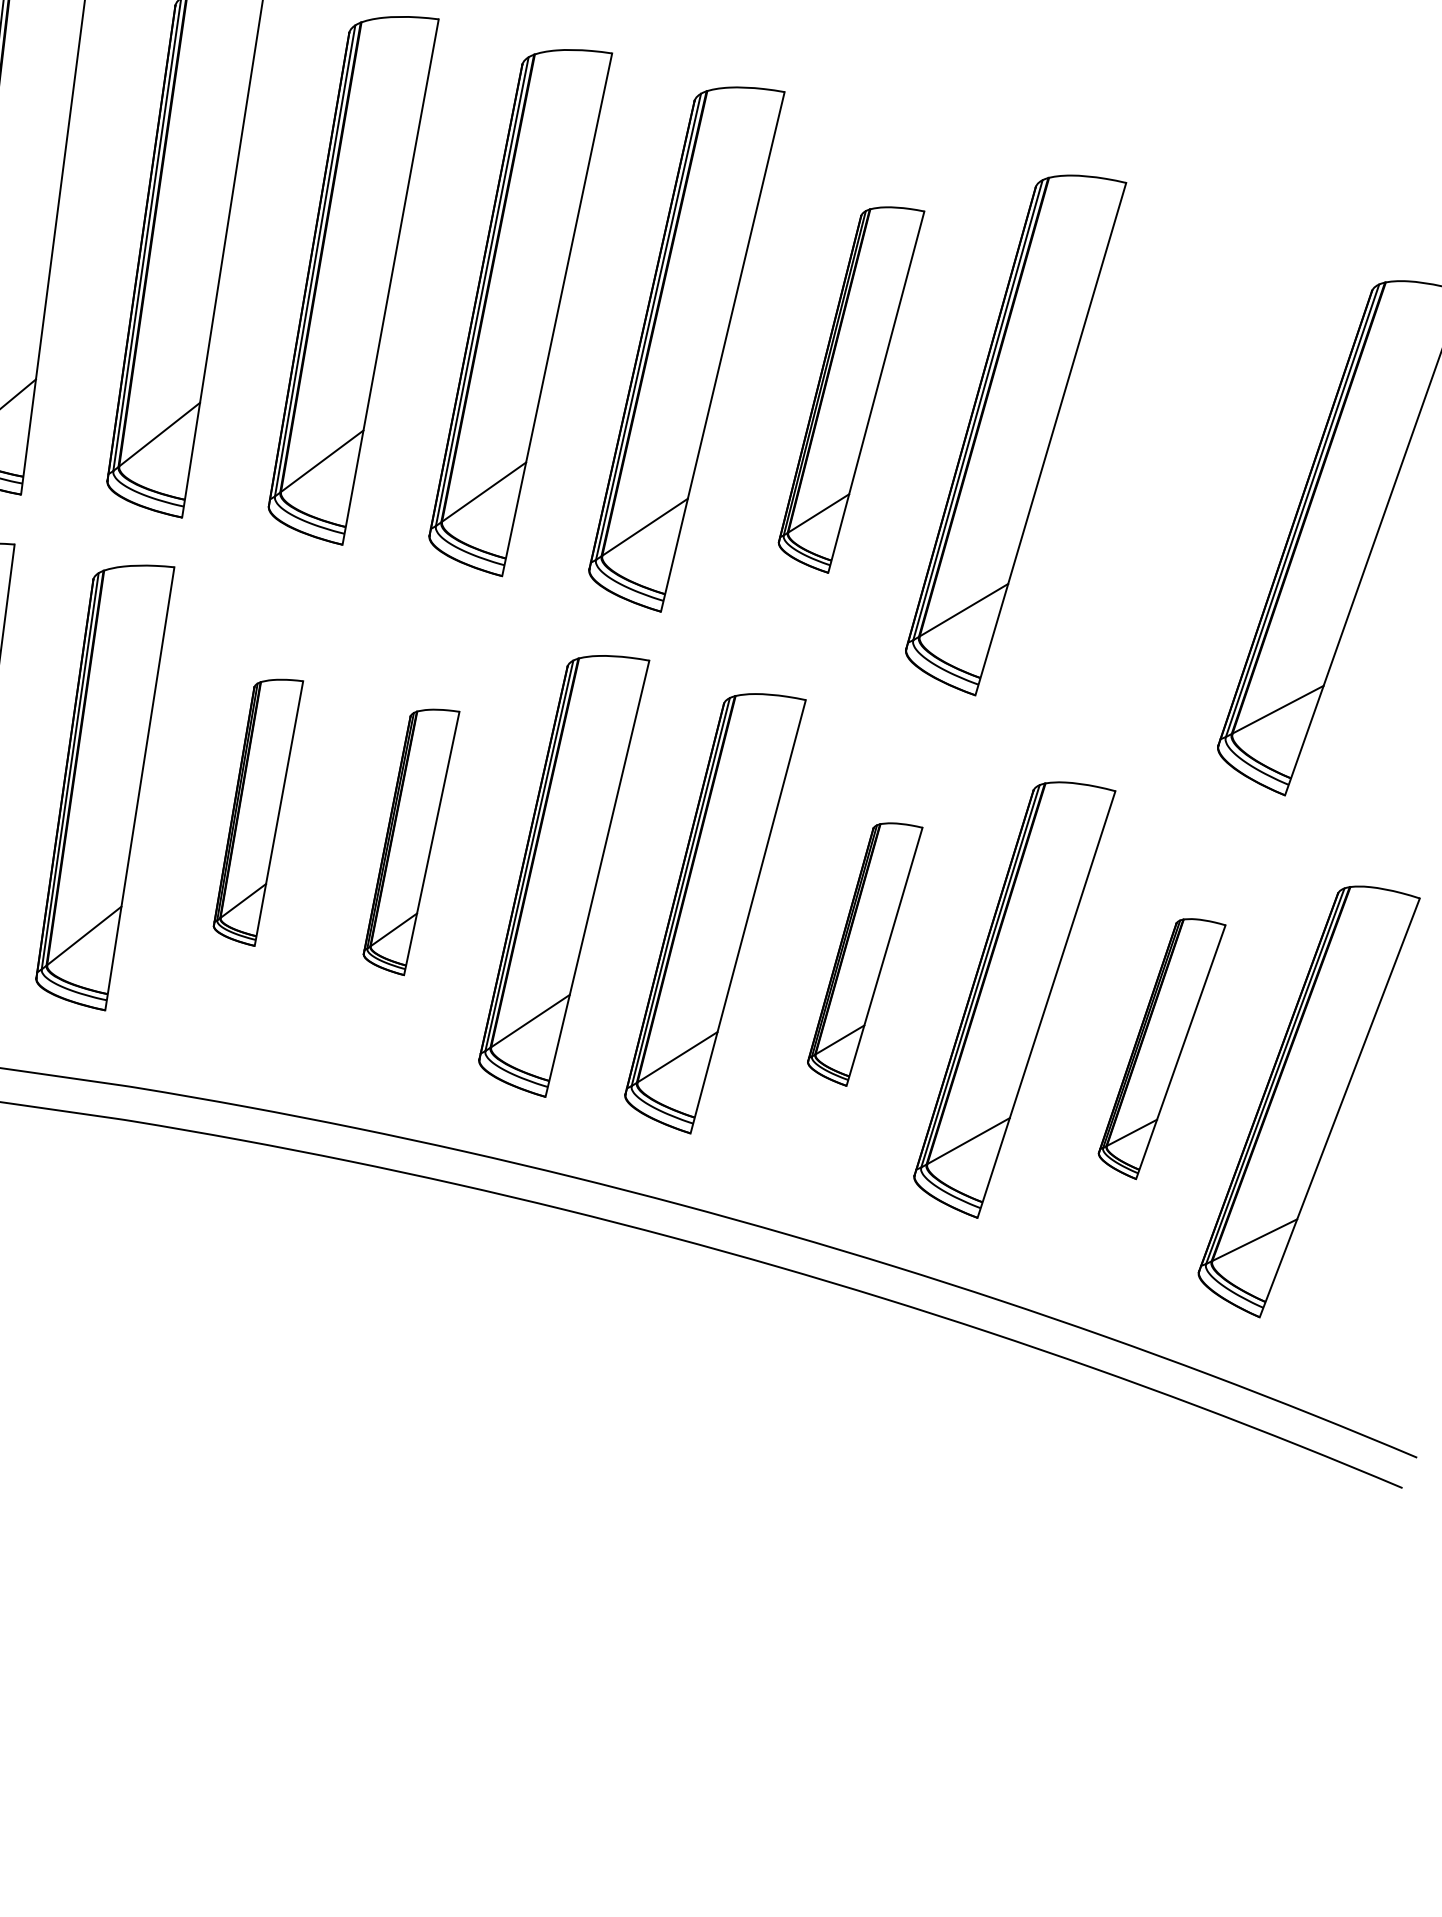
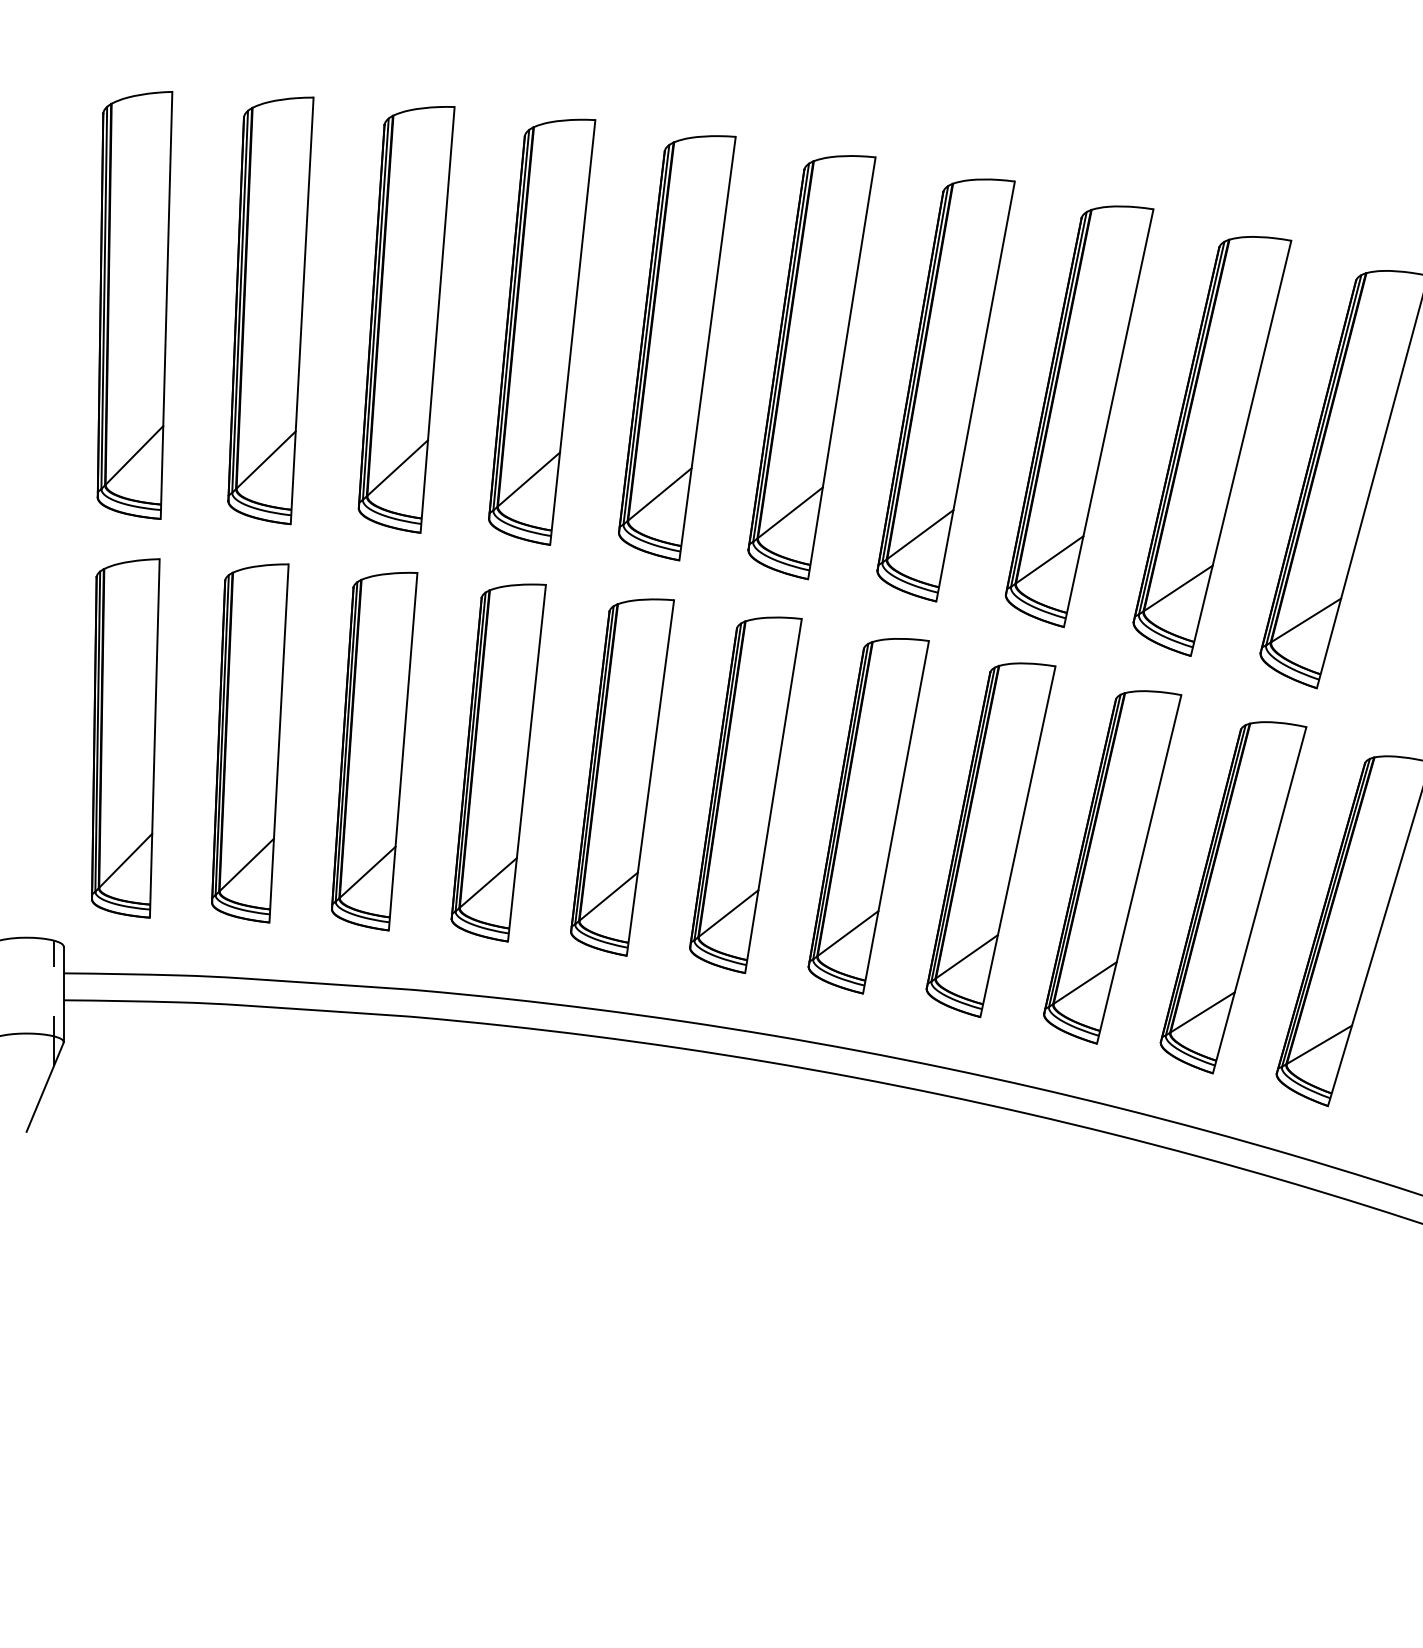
part: (849, 389) -> (945, 390), size x1.43
part: (1177, 484) -> (1212, 446), added
part: (257, 811) -> (498, 762), size x1.67
part: (410, 841) -> (622, 777), size x1.67
part: (863, 953) -> (990, 839), size x1.67
part: (1161, 1048) -> (1233, 897), size x1.67

